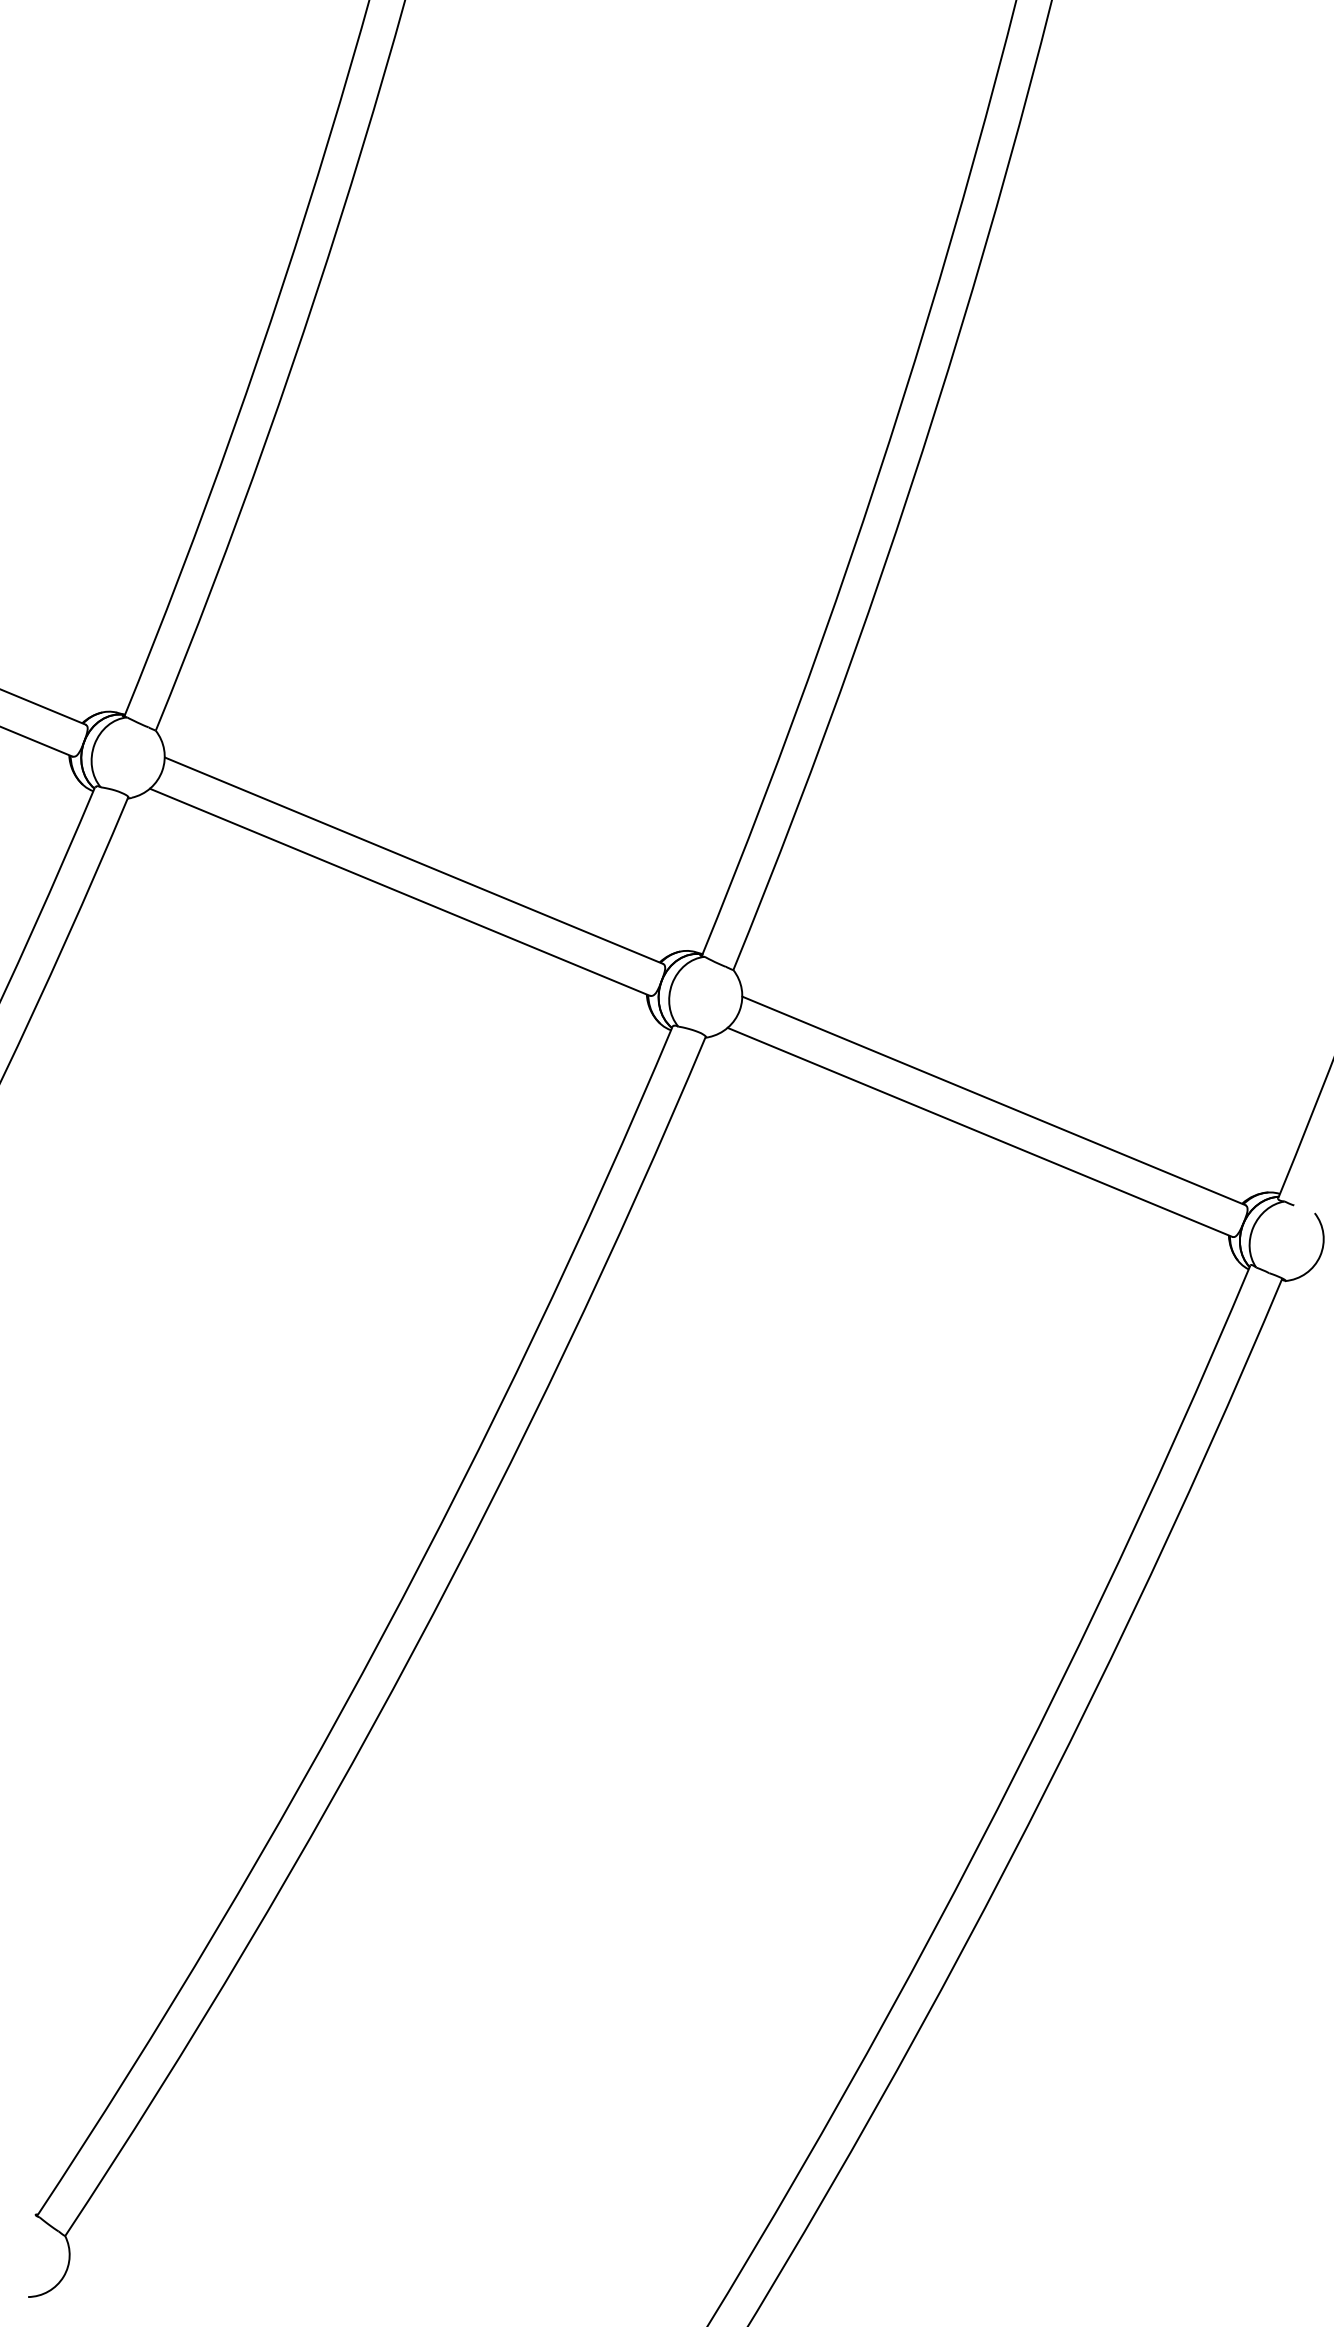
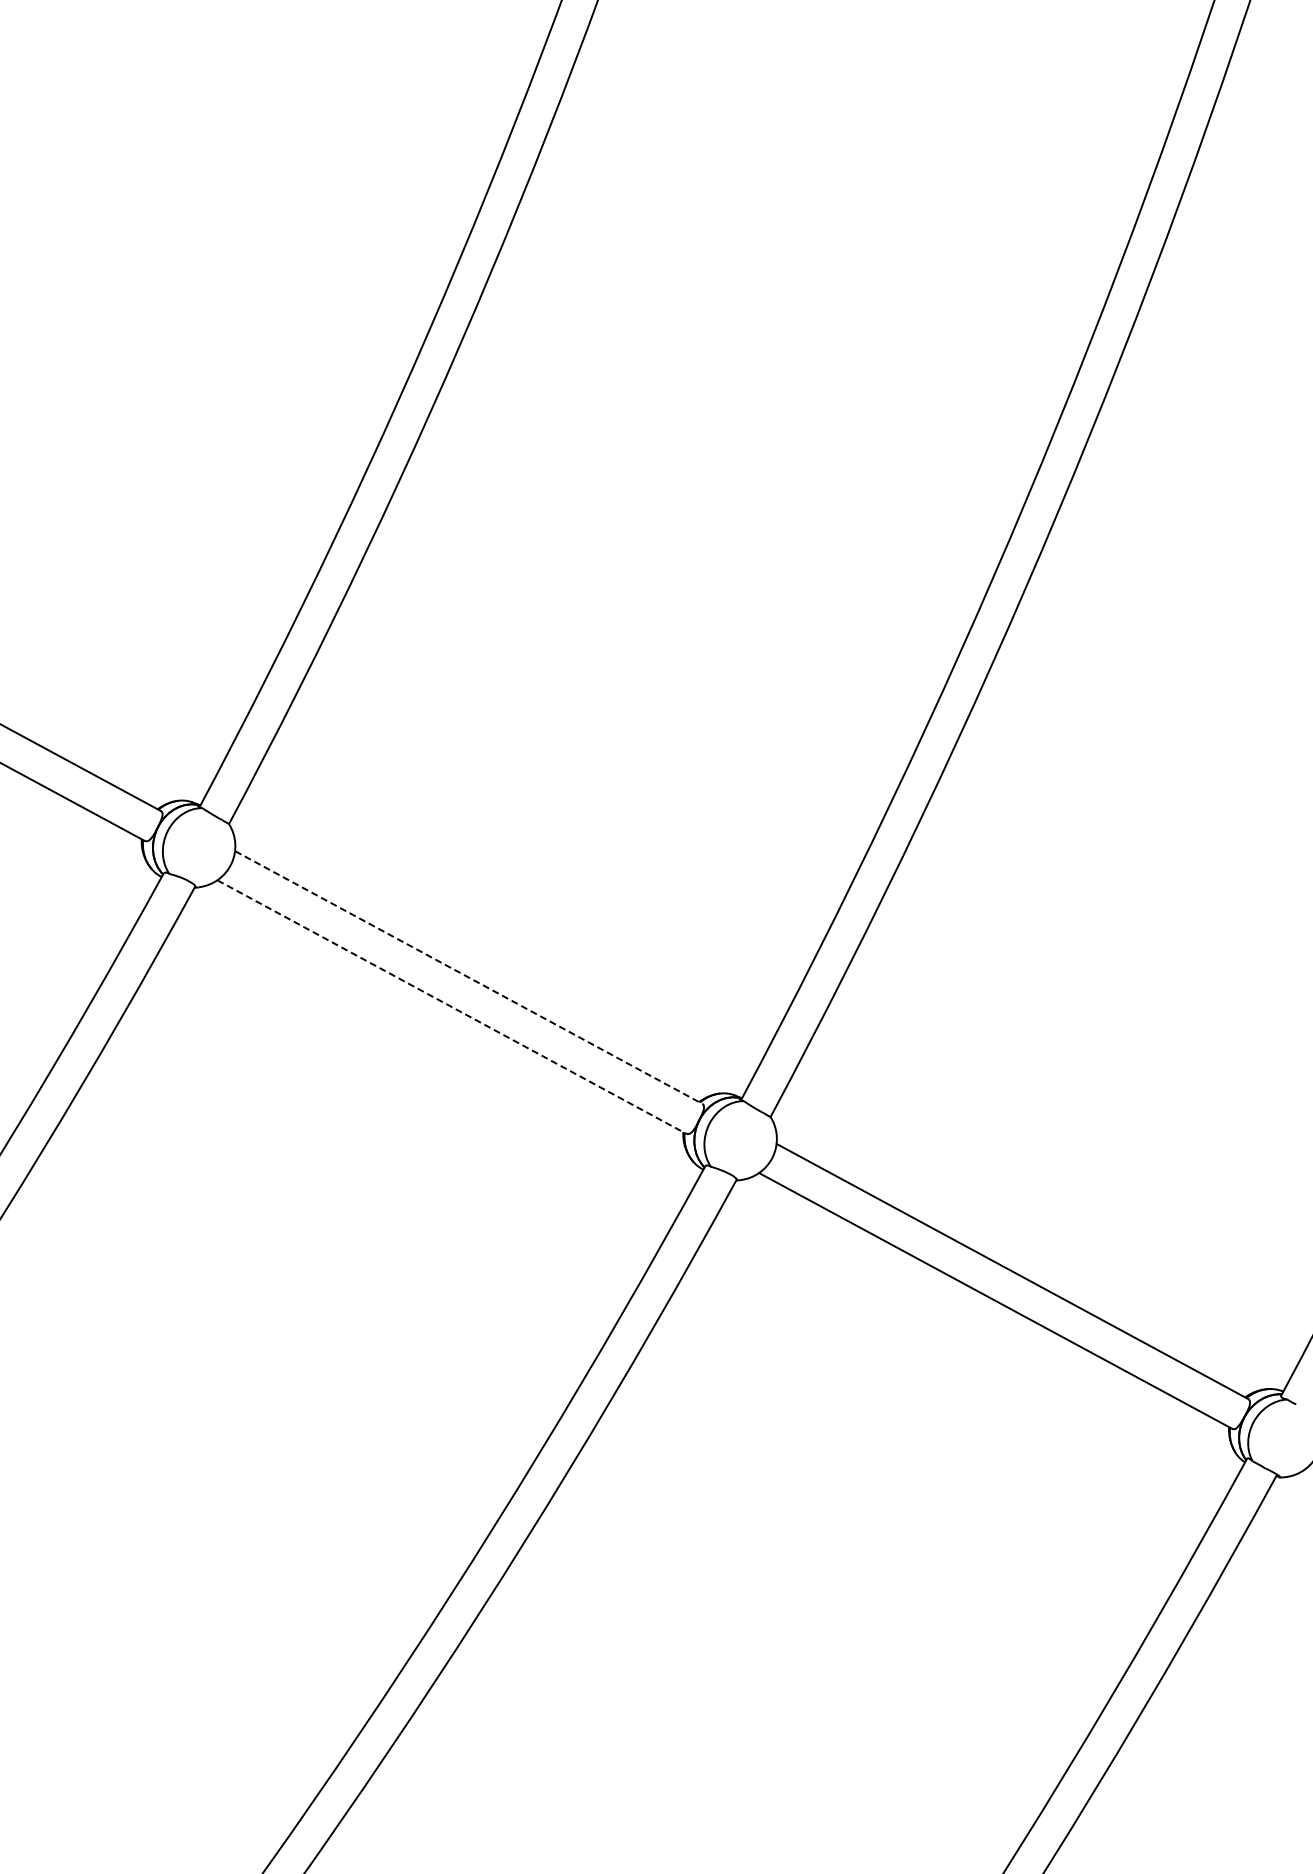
line: (413, 860) -> (468, 977), solid -> dashed
line: (400, 892) -> (452, 1007), solid -> dashed

